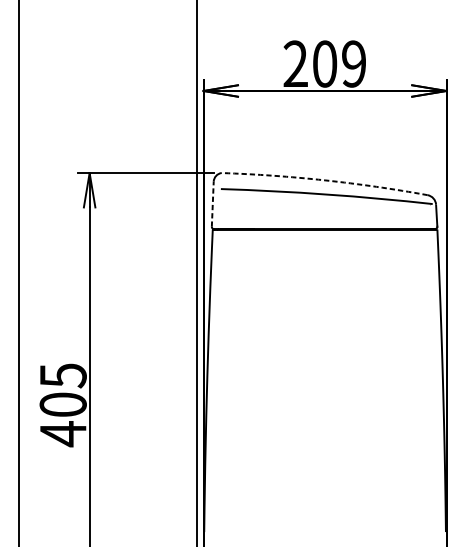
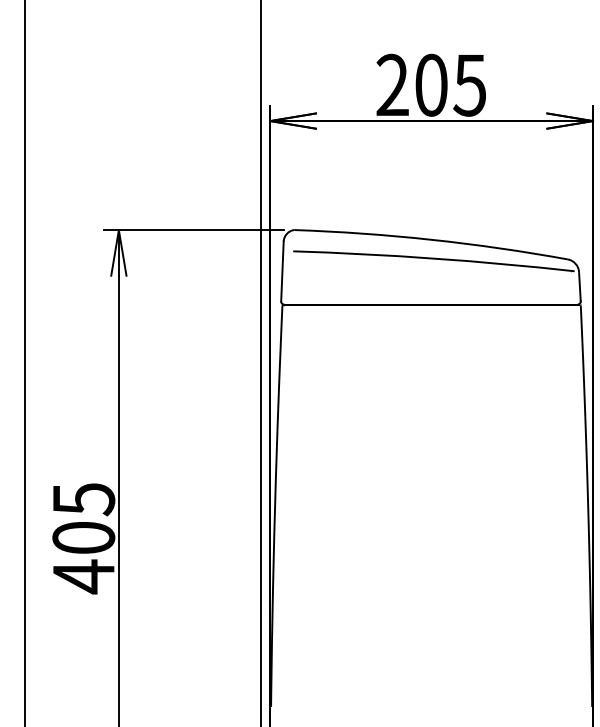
text: (353, 63) -> (469, 84), 209 -> 205
arc: (324, 180) -> (431, 239), dashed -> solid
line: (212, 204) -> (282, 271), dashed -> solid

